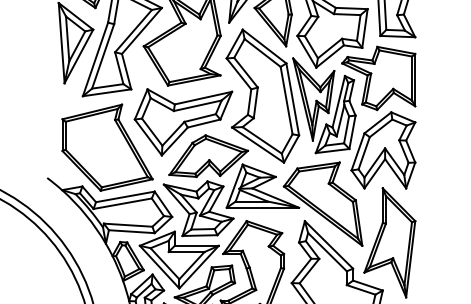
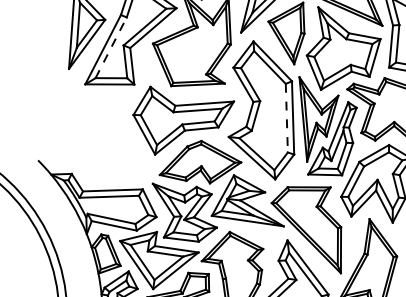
line: (103, 55) -> (111, 46), solid -> dashed
line: (286, 101) -> (286, 119), solid -> dashed
part: (107, 147) -> (102, 138), removed

